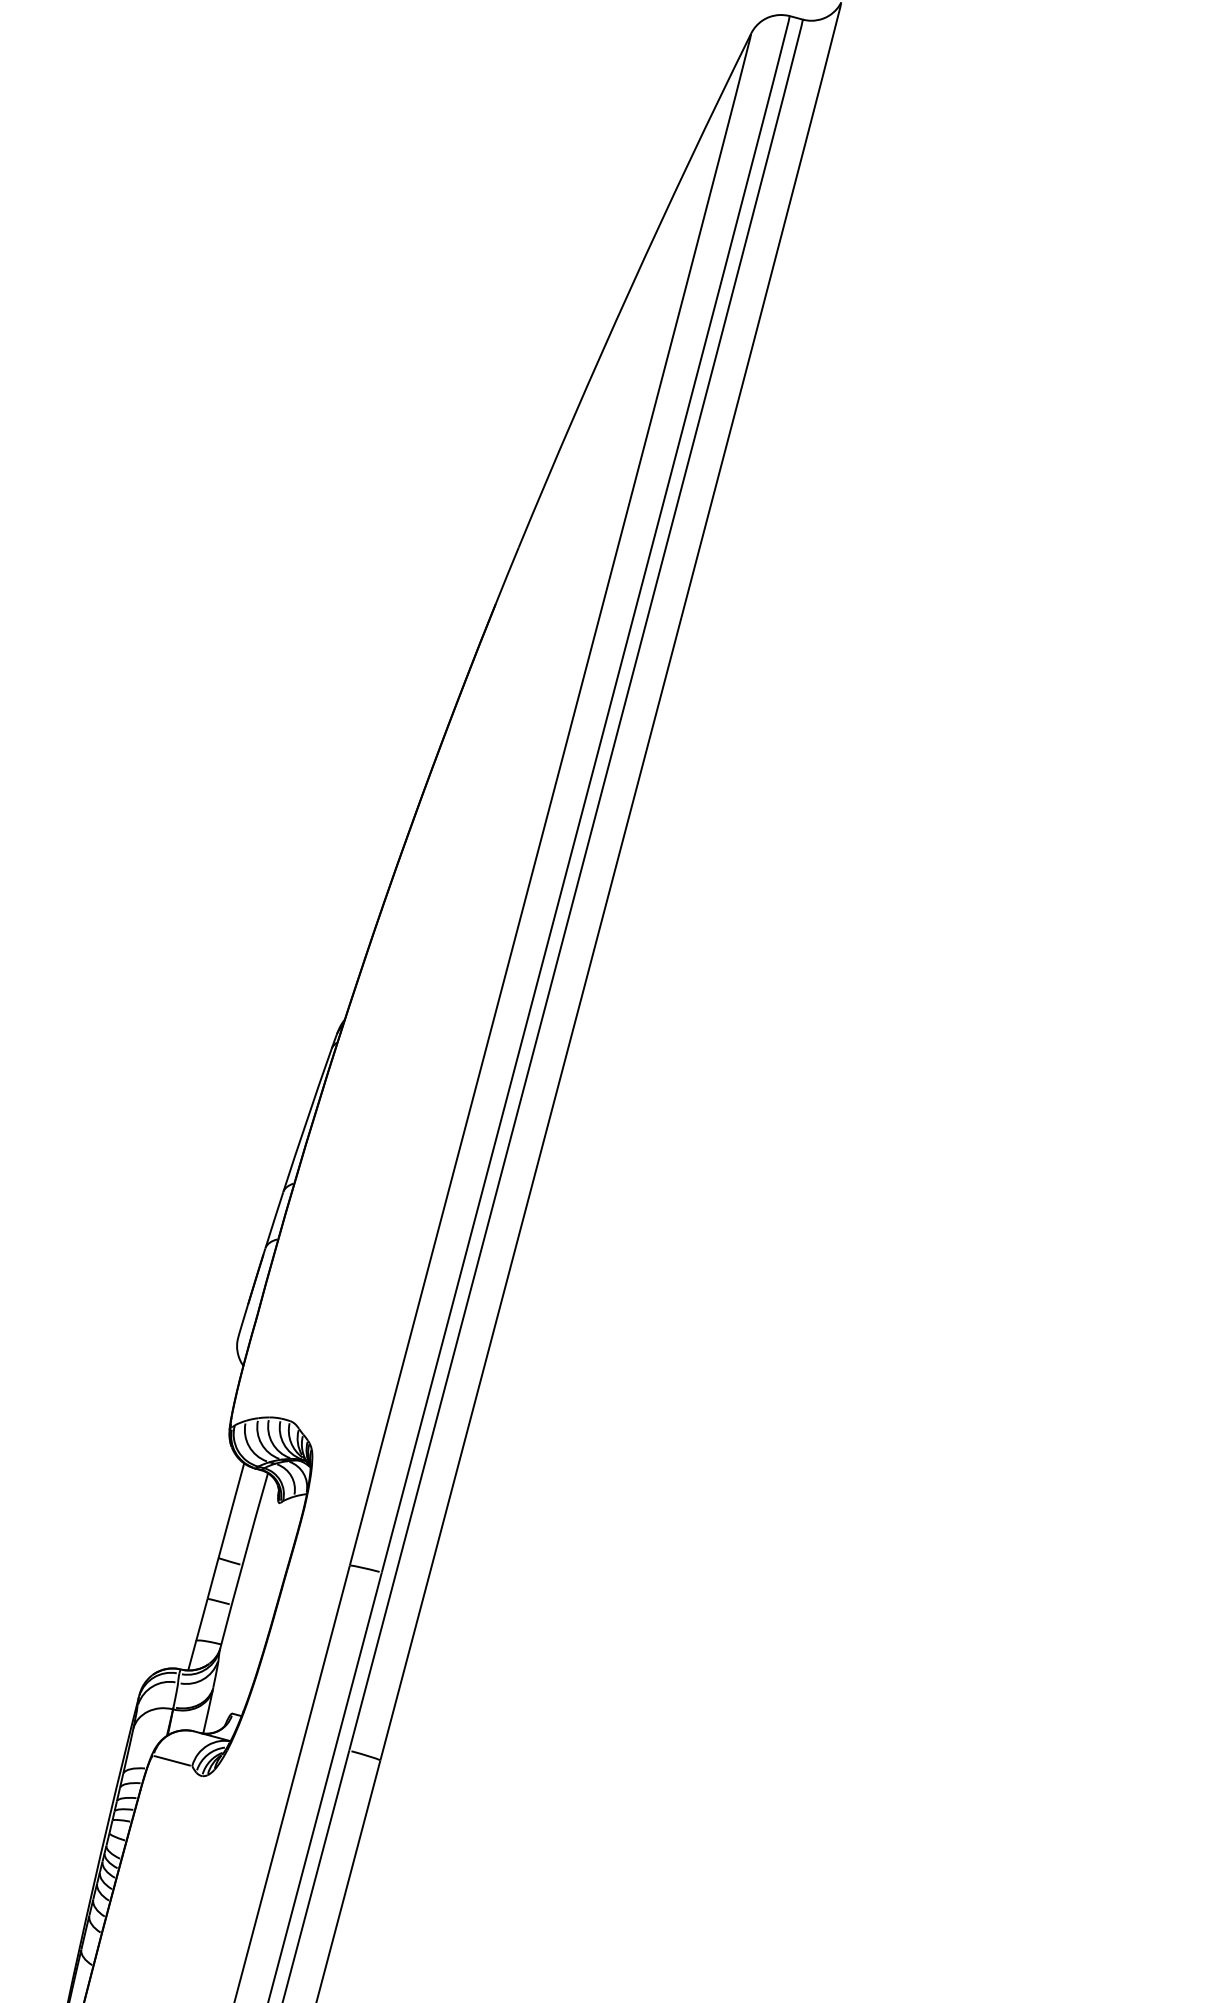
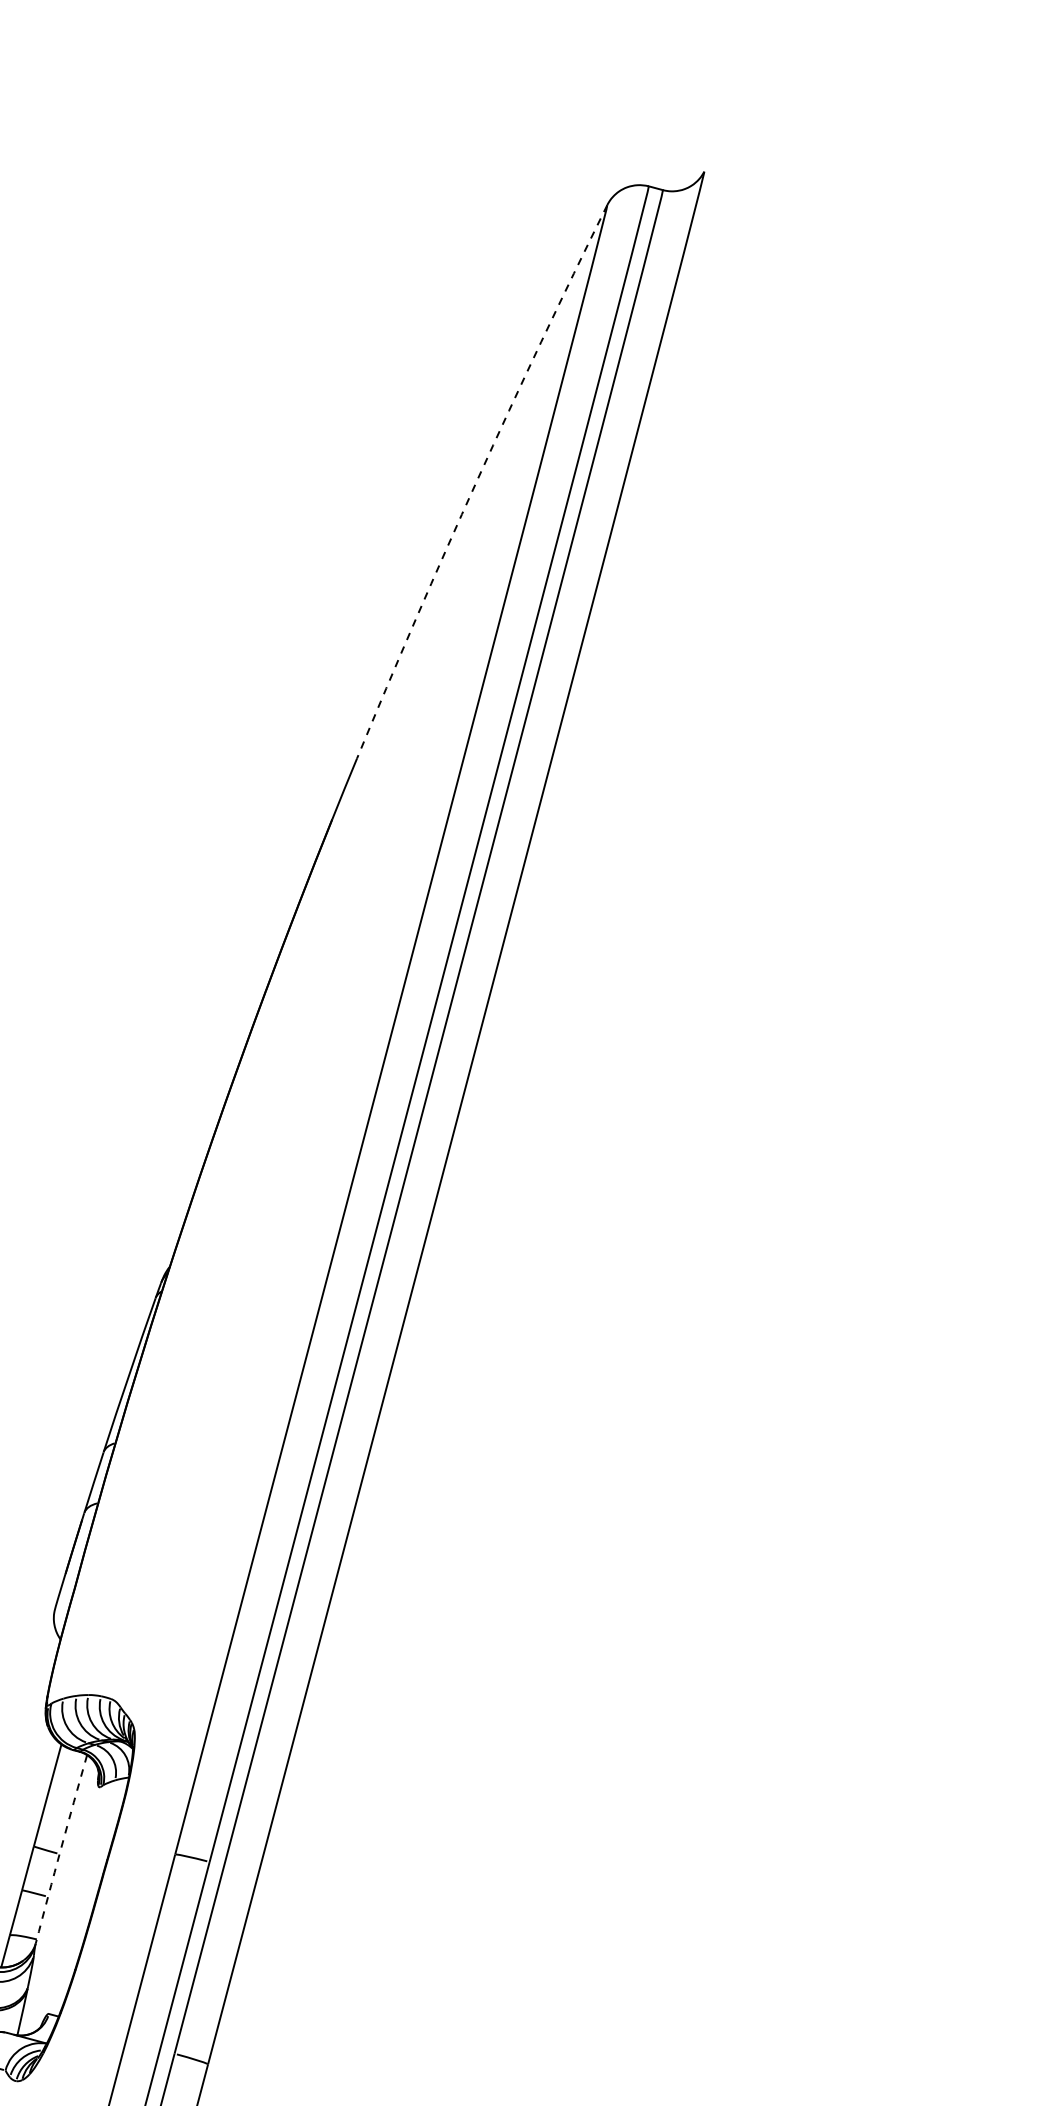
arc: (630, 288) -> (477, 479), solid -> dashed
arc: (243, 1560) -> (60, 1849), solid -> dashed

